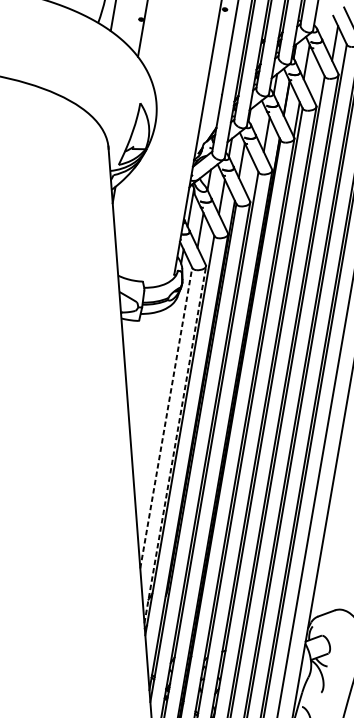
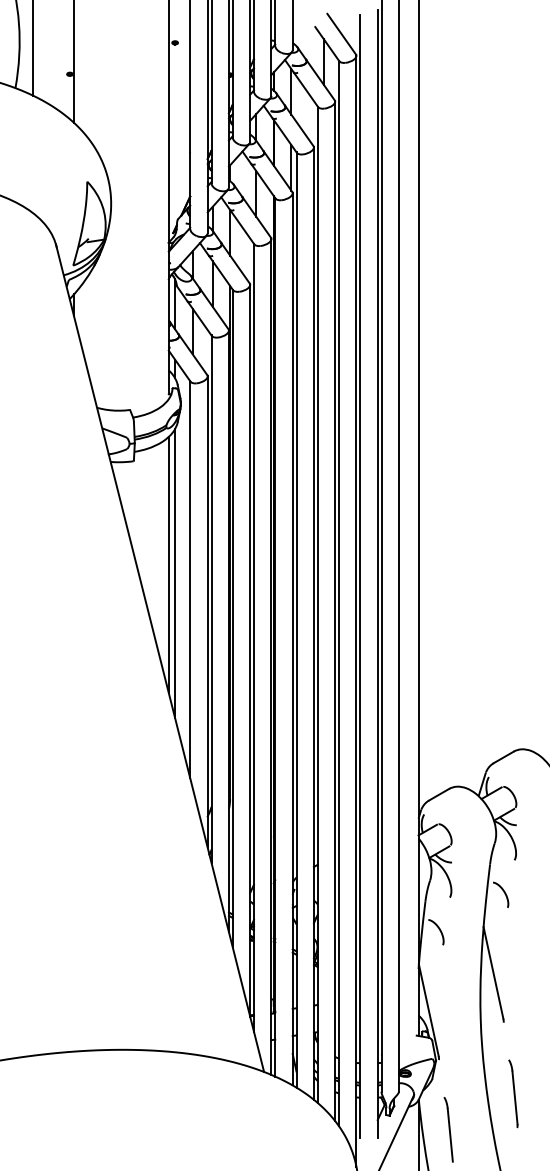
line: (151, 403) -> (168, 564), added
line: (155, 411) -> (175, 573), added
line: (166, 417) -> (190, 579), dashed -> solid
line: (175, 445) -> (207, 612), dashed -> solid

